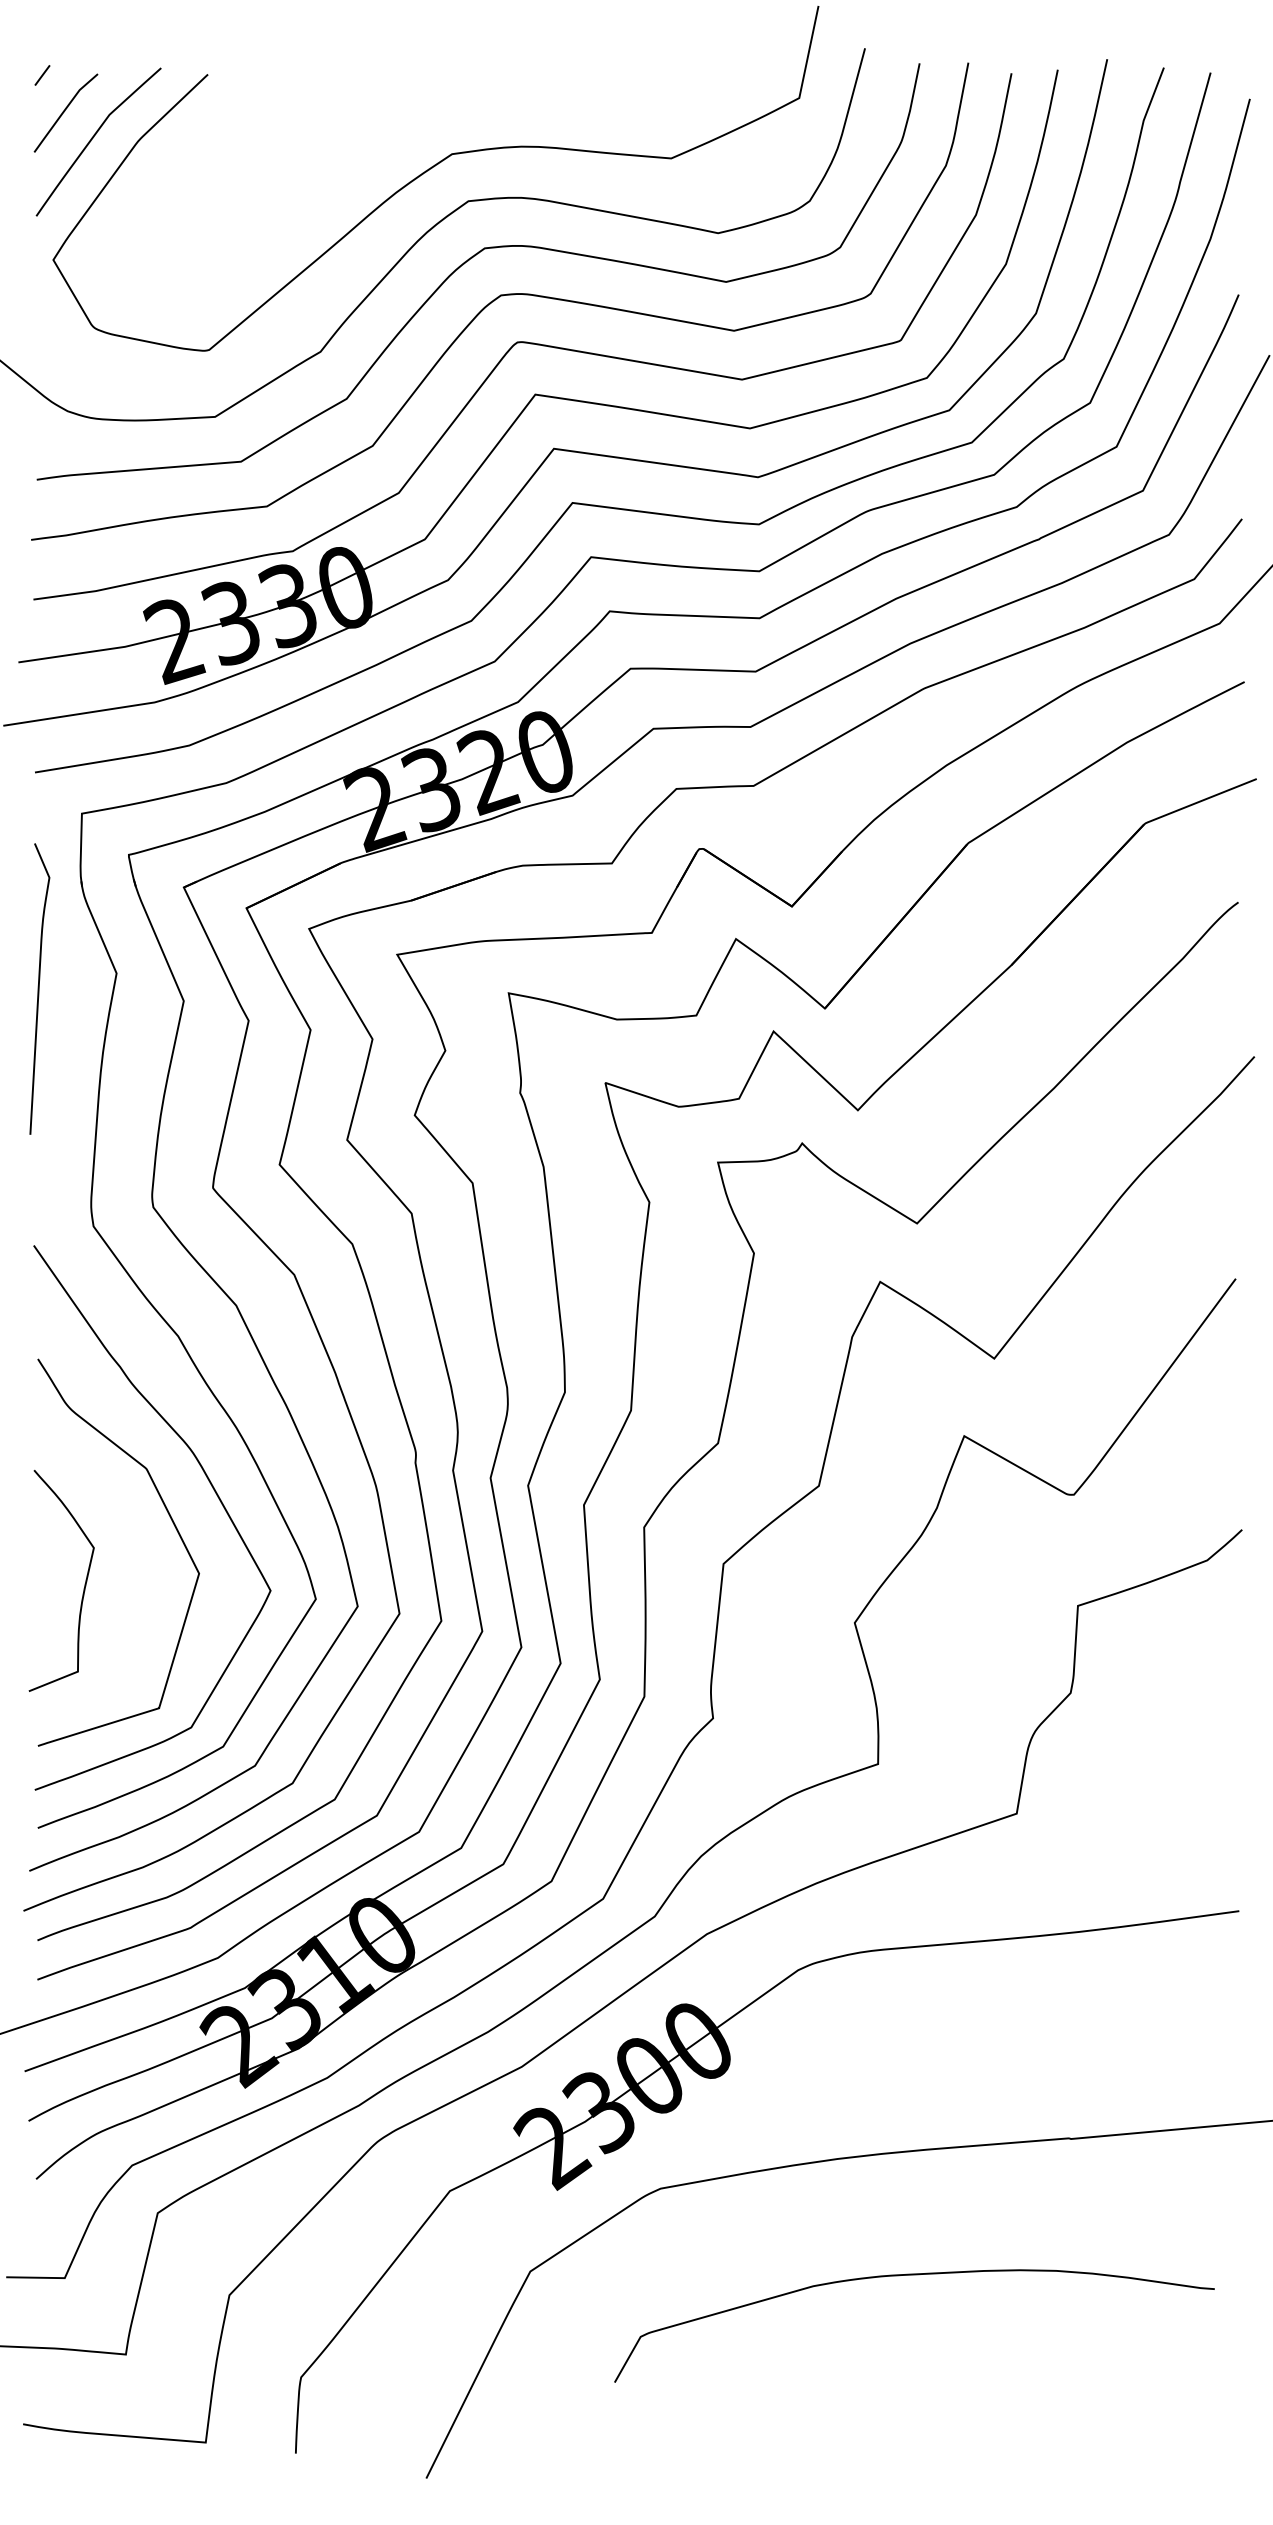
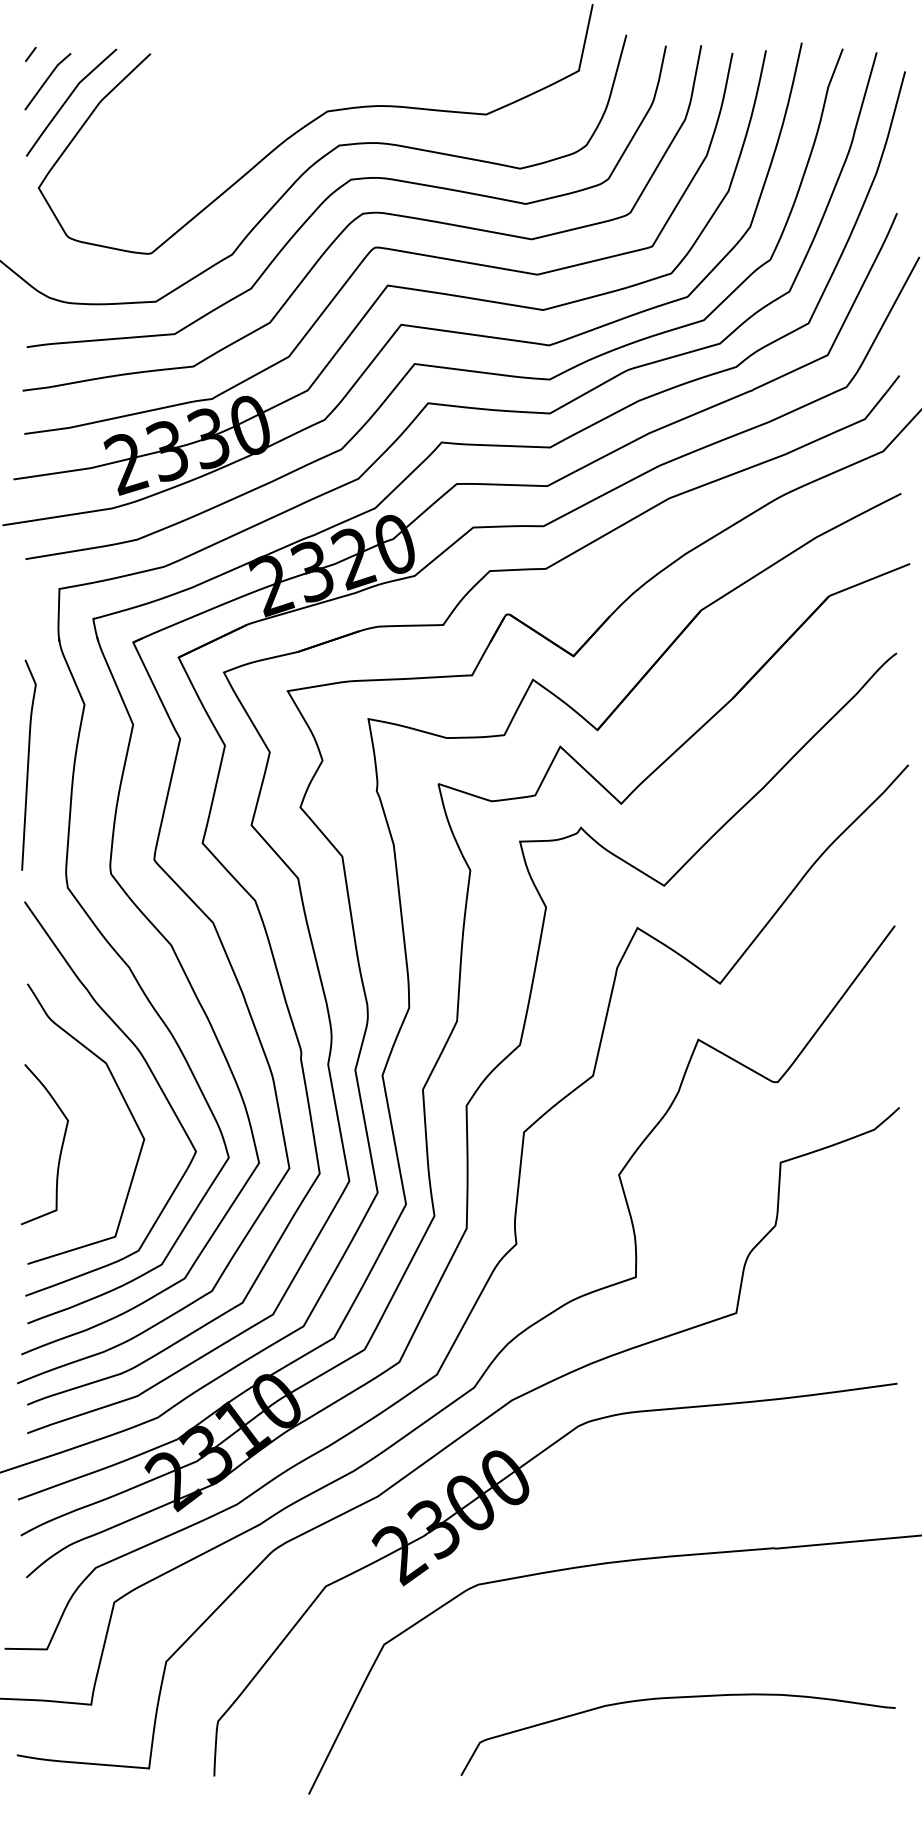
curve: (39, 988) -> (28, 764), moved
curve: (914, 2275) -> (678, 1698), moved

